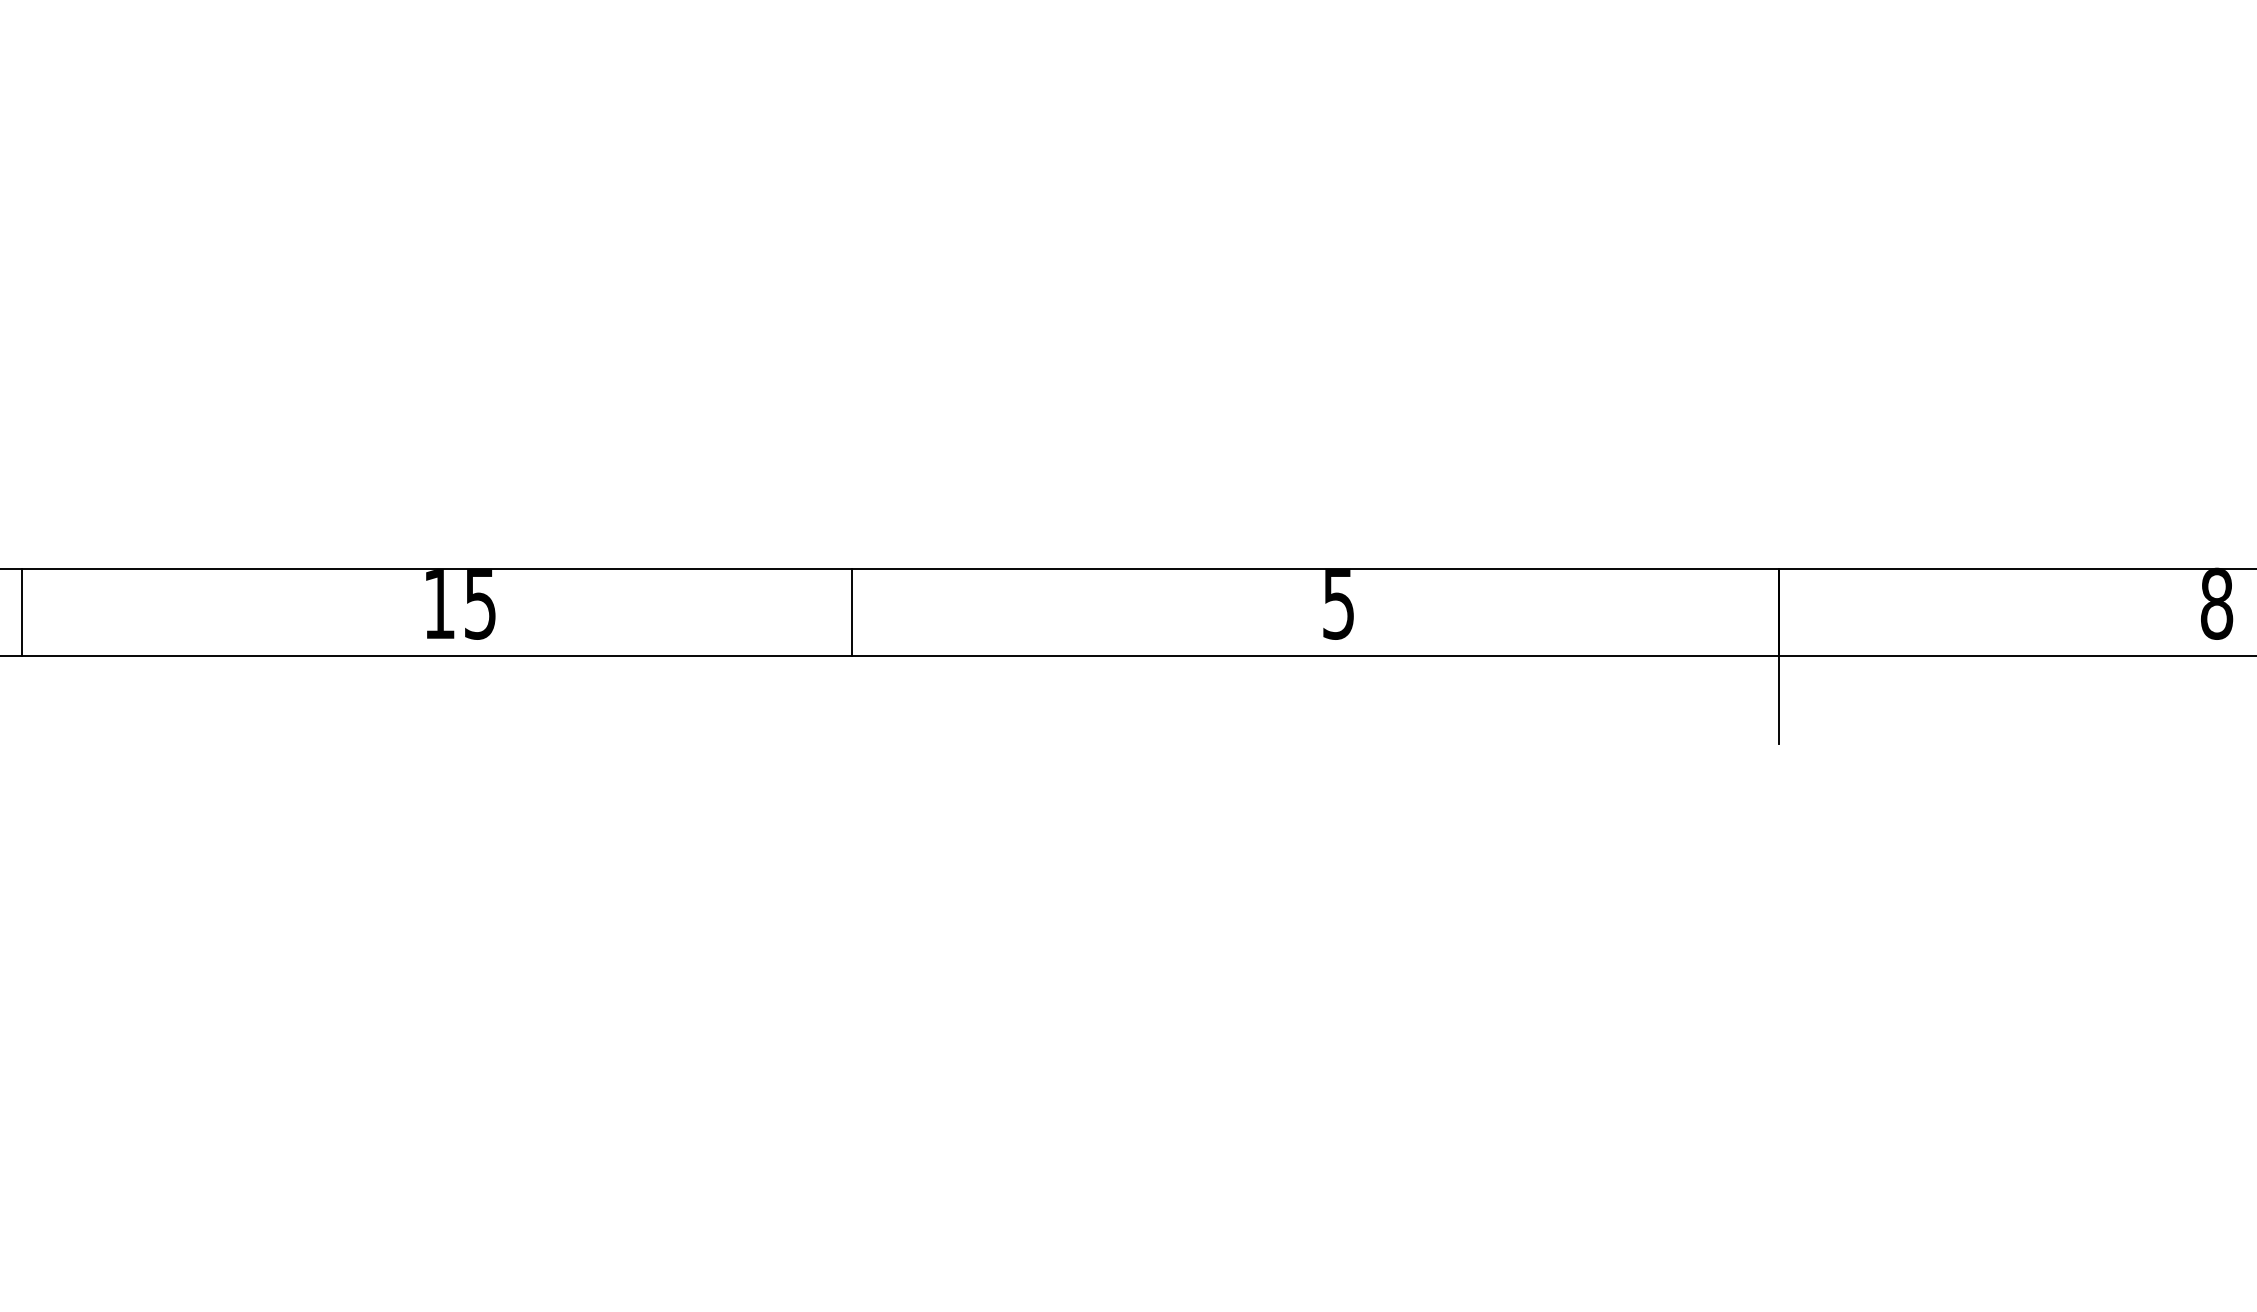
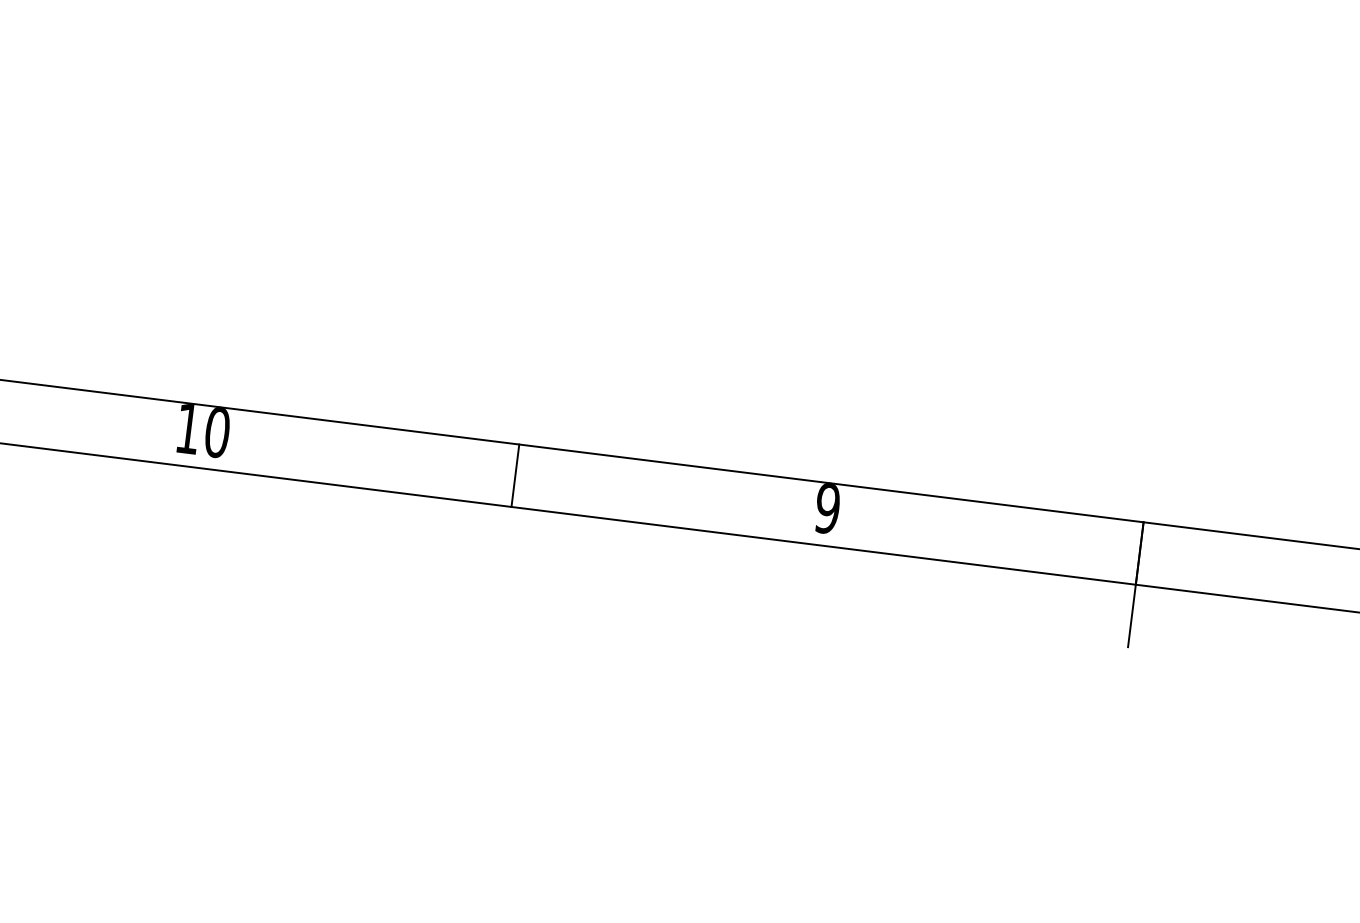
text: (480, 603) -> (217, 432), 15 -> 10
text: (1338, 603) -> (827, 508), 5 -> 9
line: (851, 612) -> (515, 475), moved

